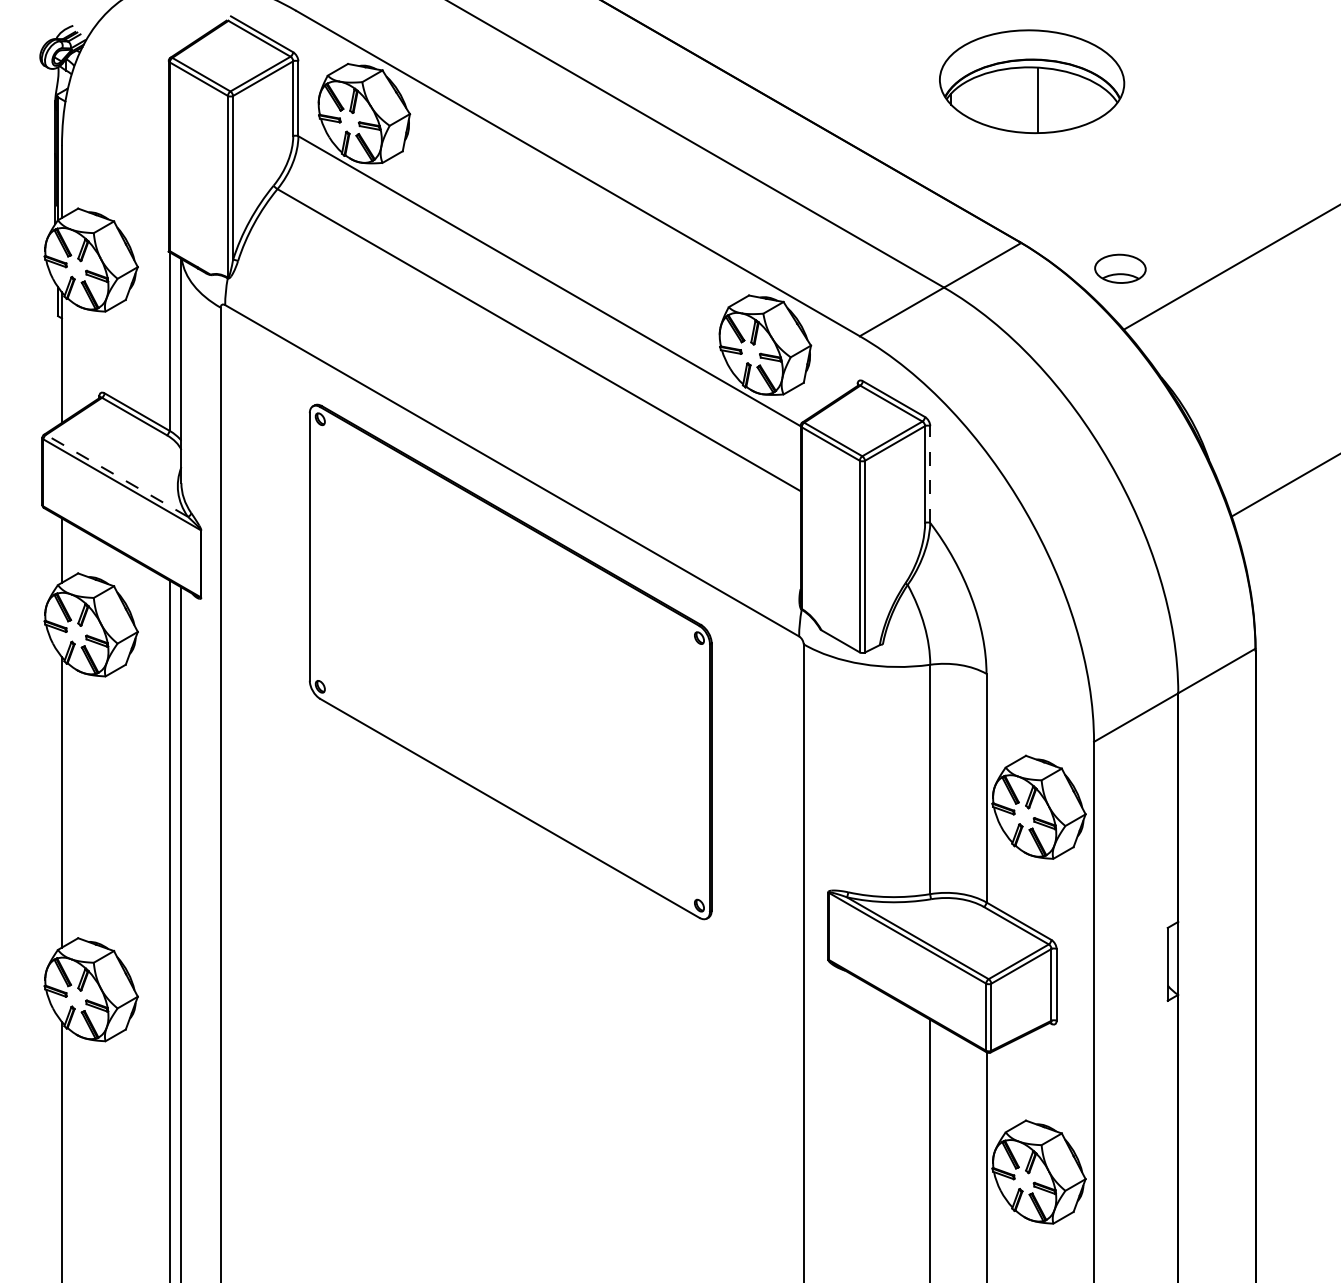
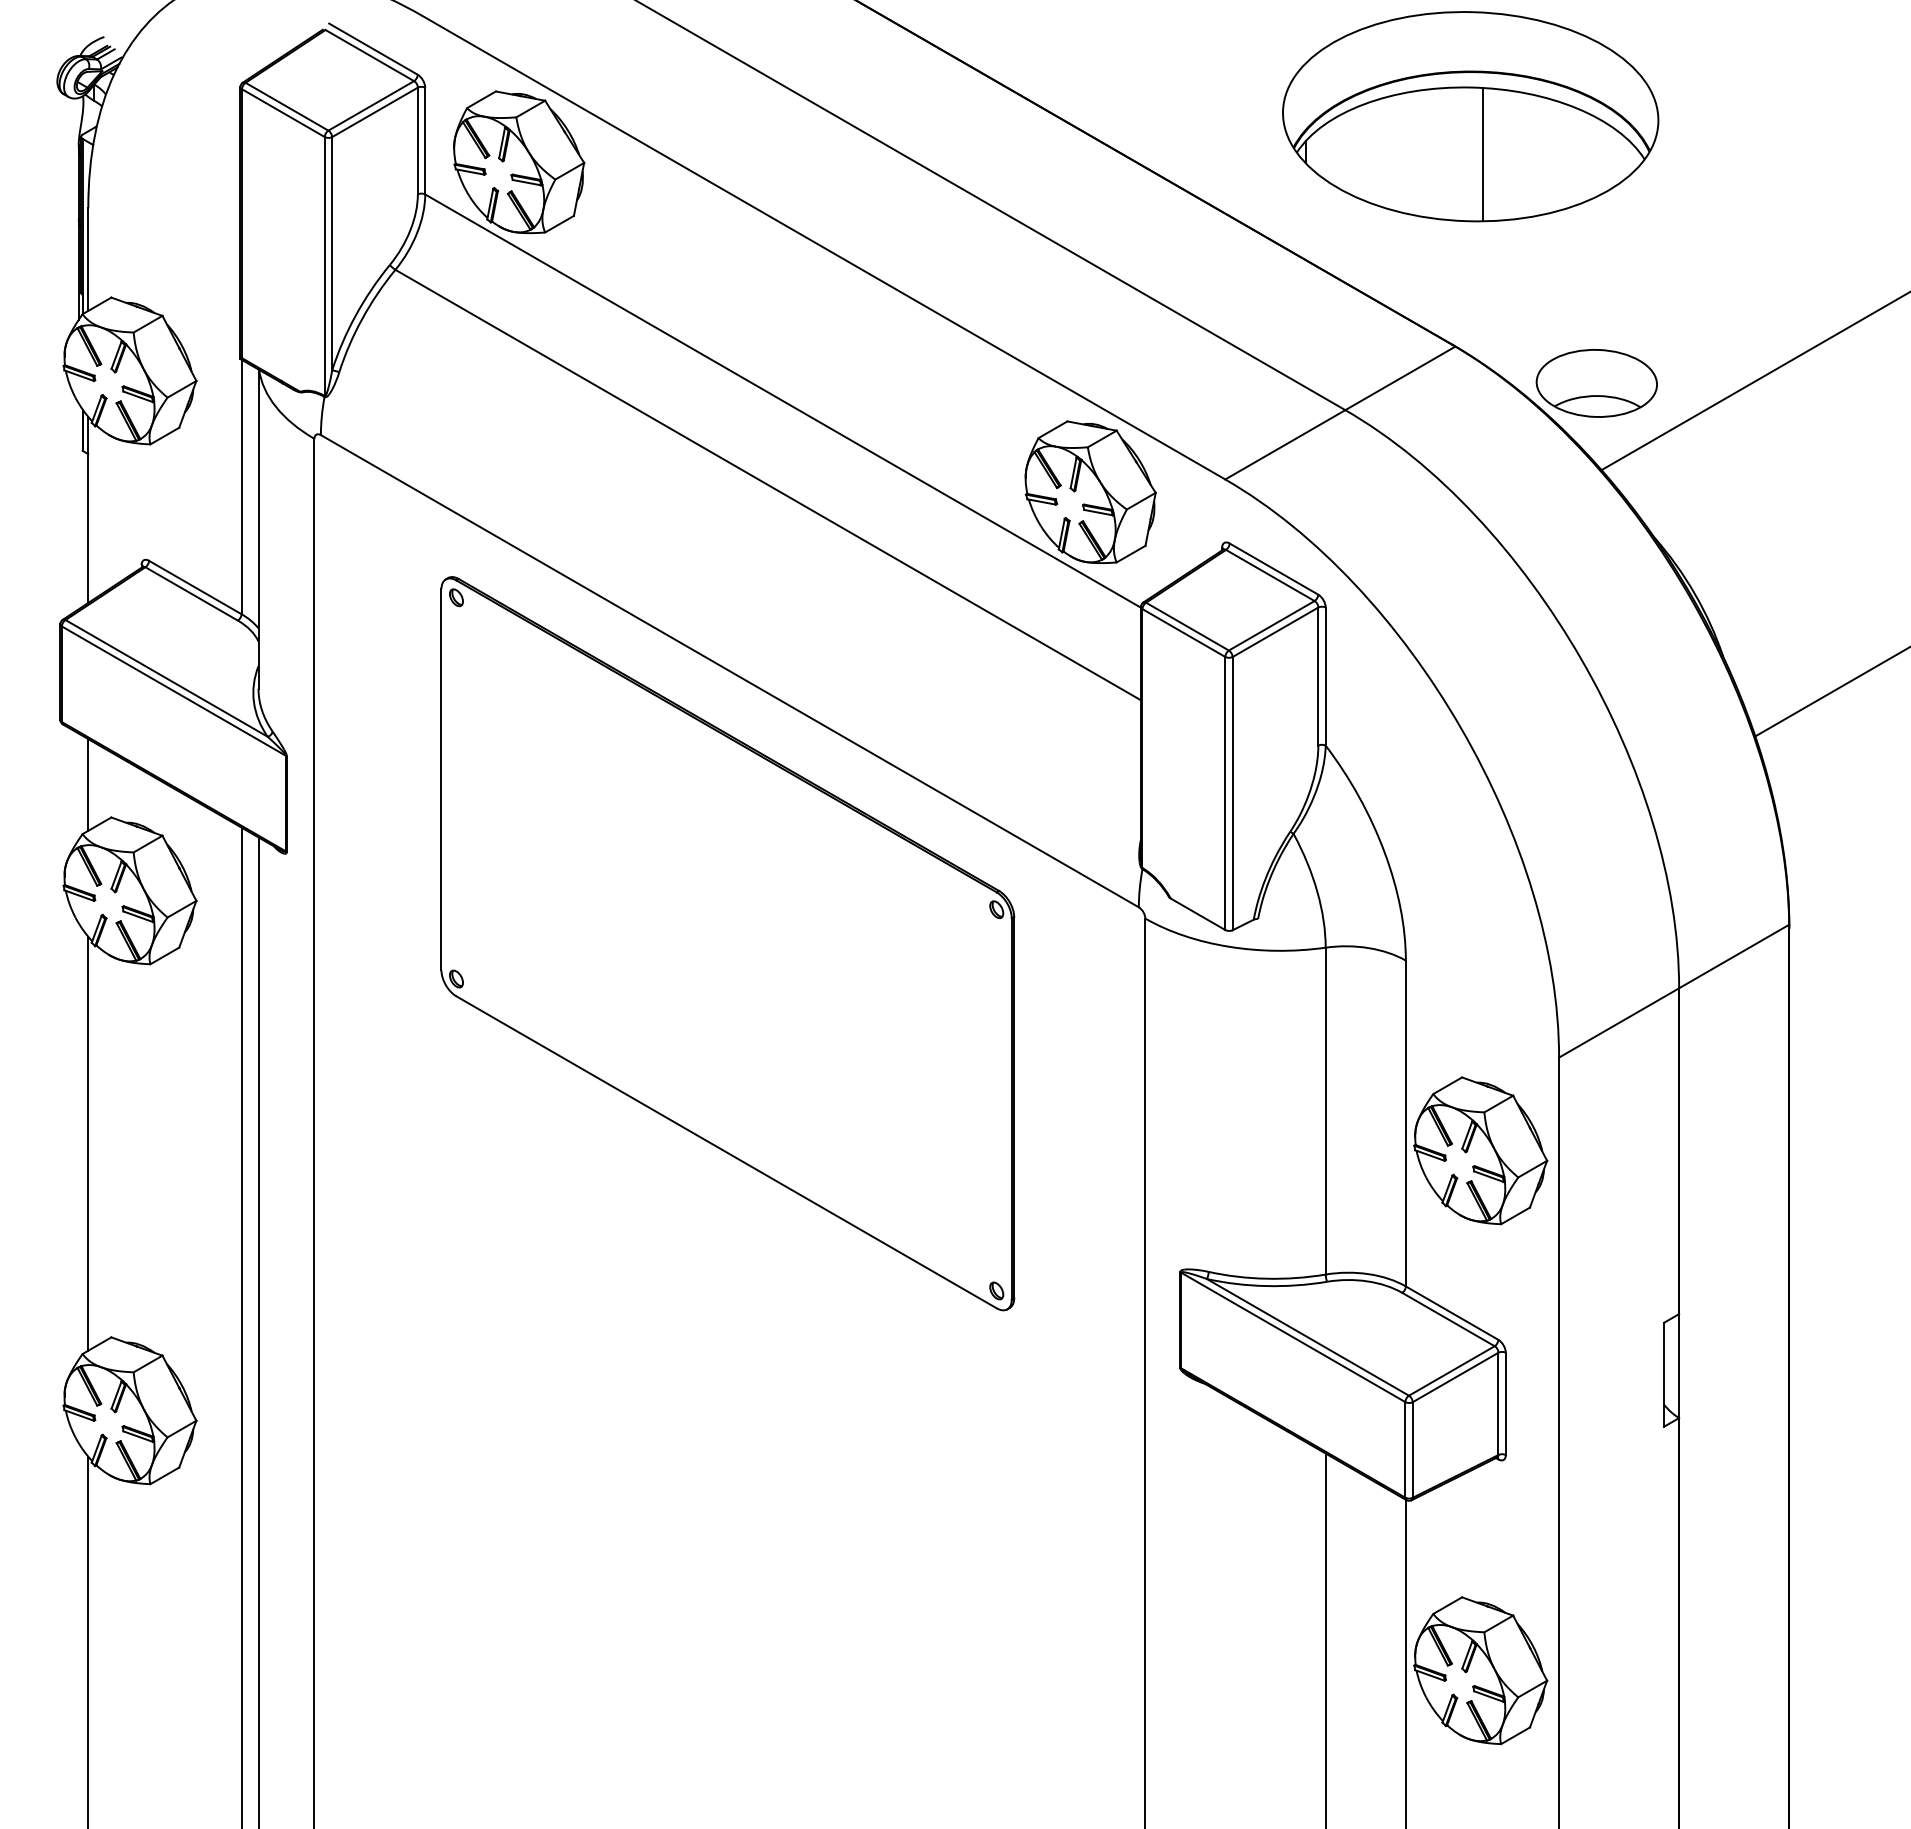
part: (1031, 81) -> (1470, 116), size x1.43
part: (1120, 268) -> (1596, 383), size x1.67
line: (930, 474) -> (1325, 676), dashed -> solid
line: (116, 475) -> (166, 678), dashed -> solid

